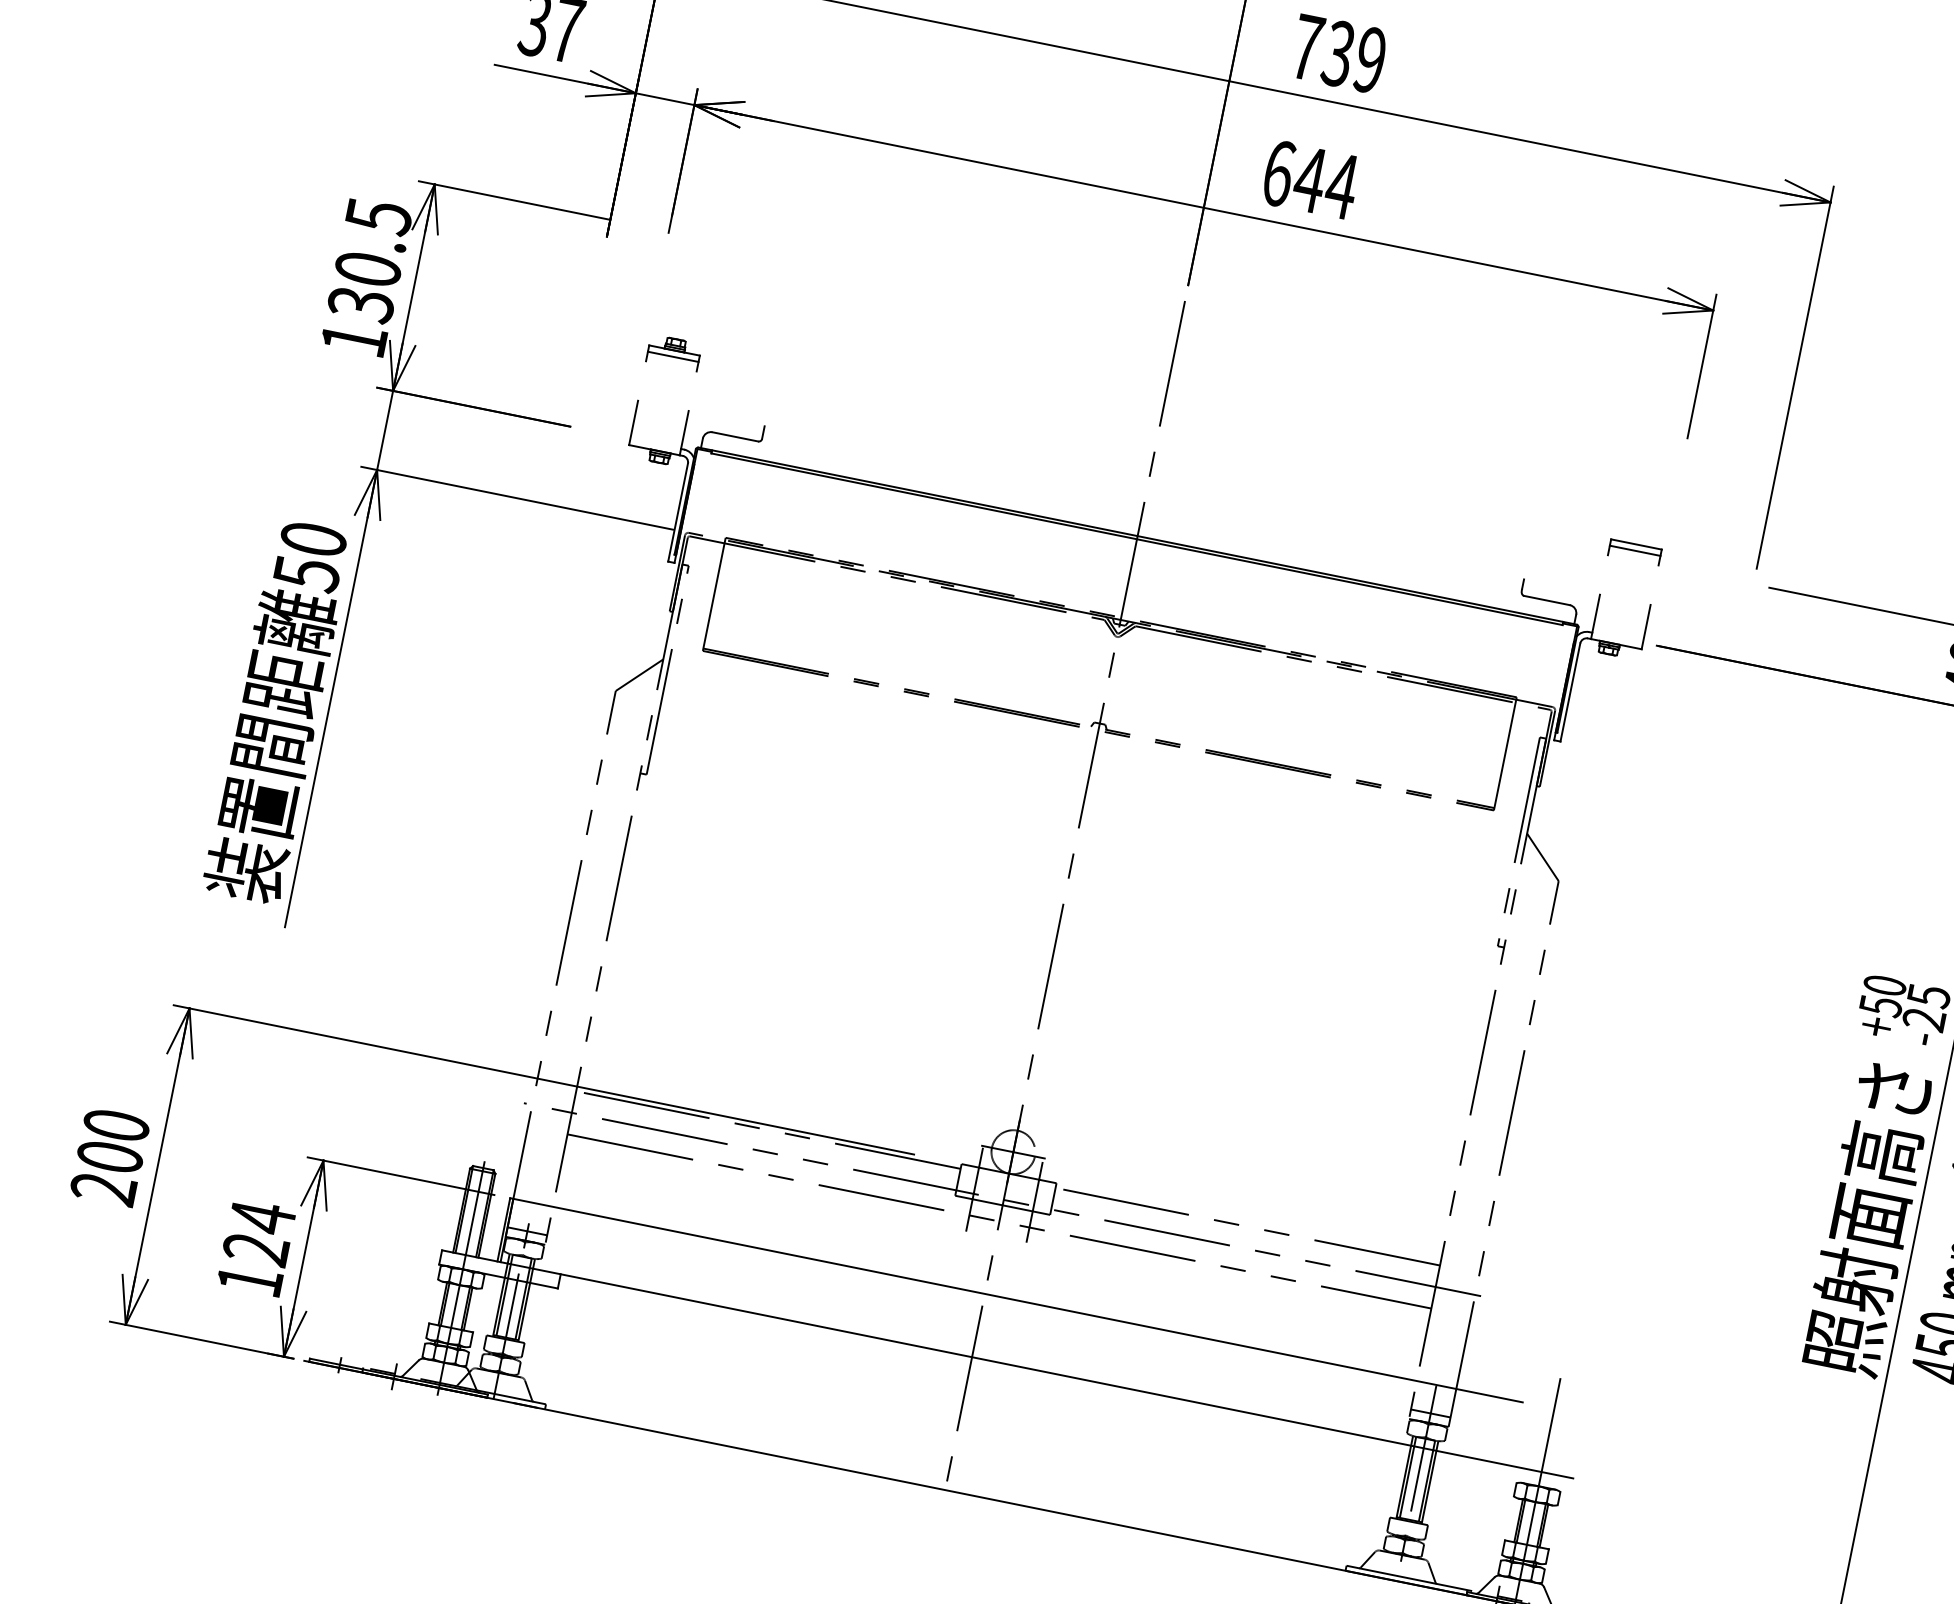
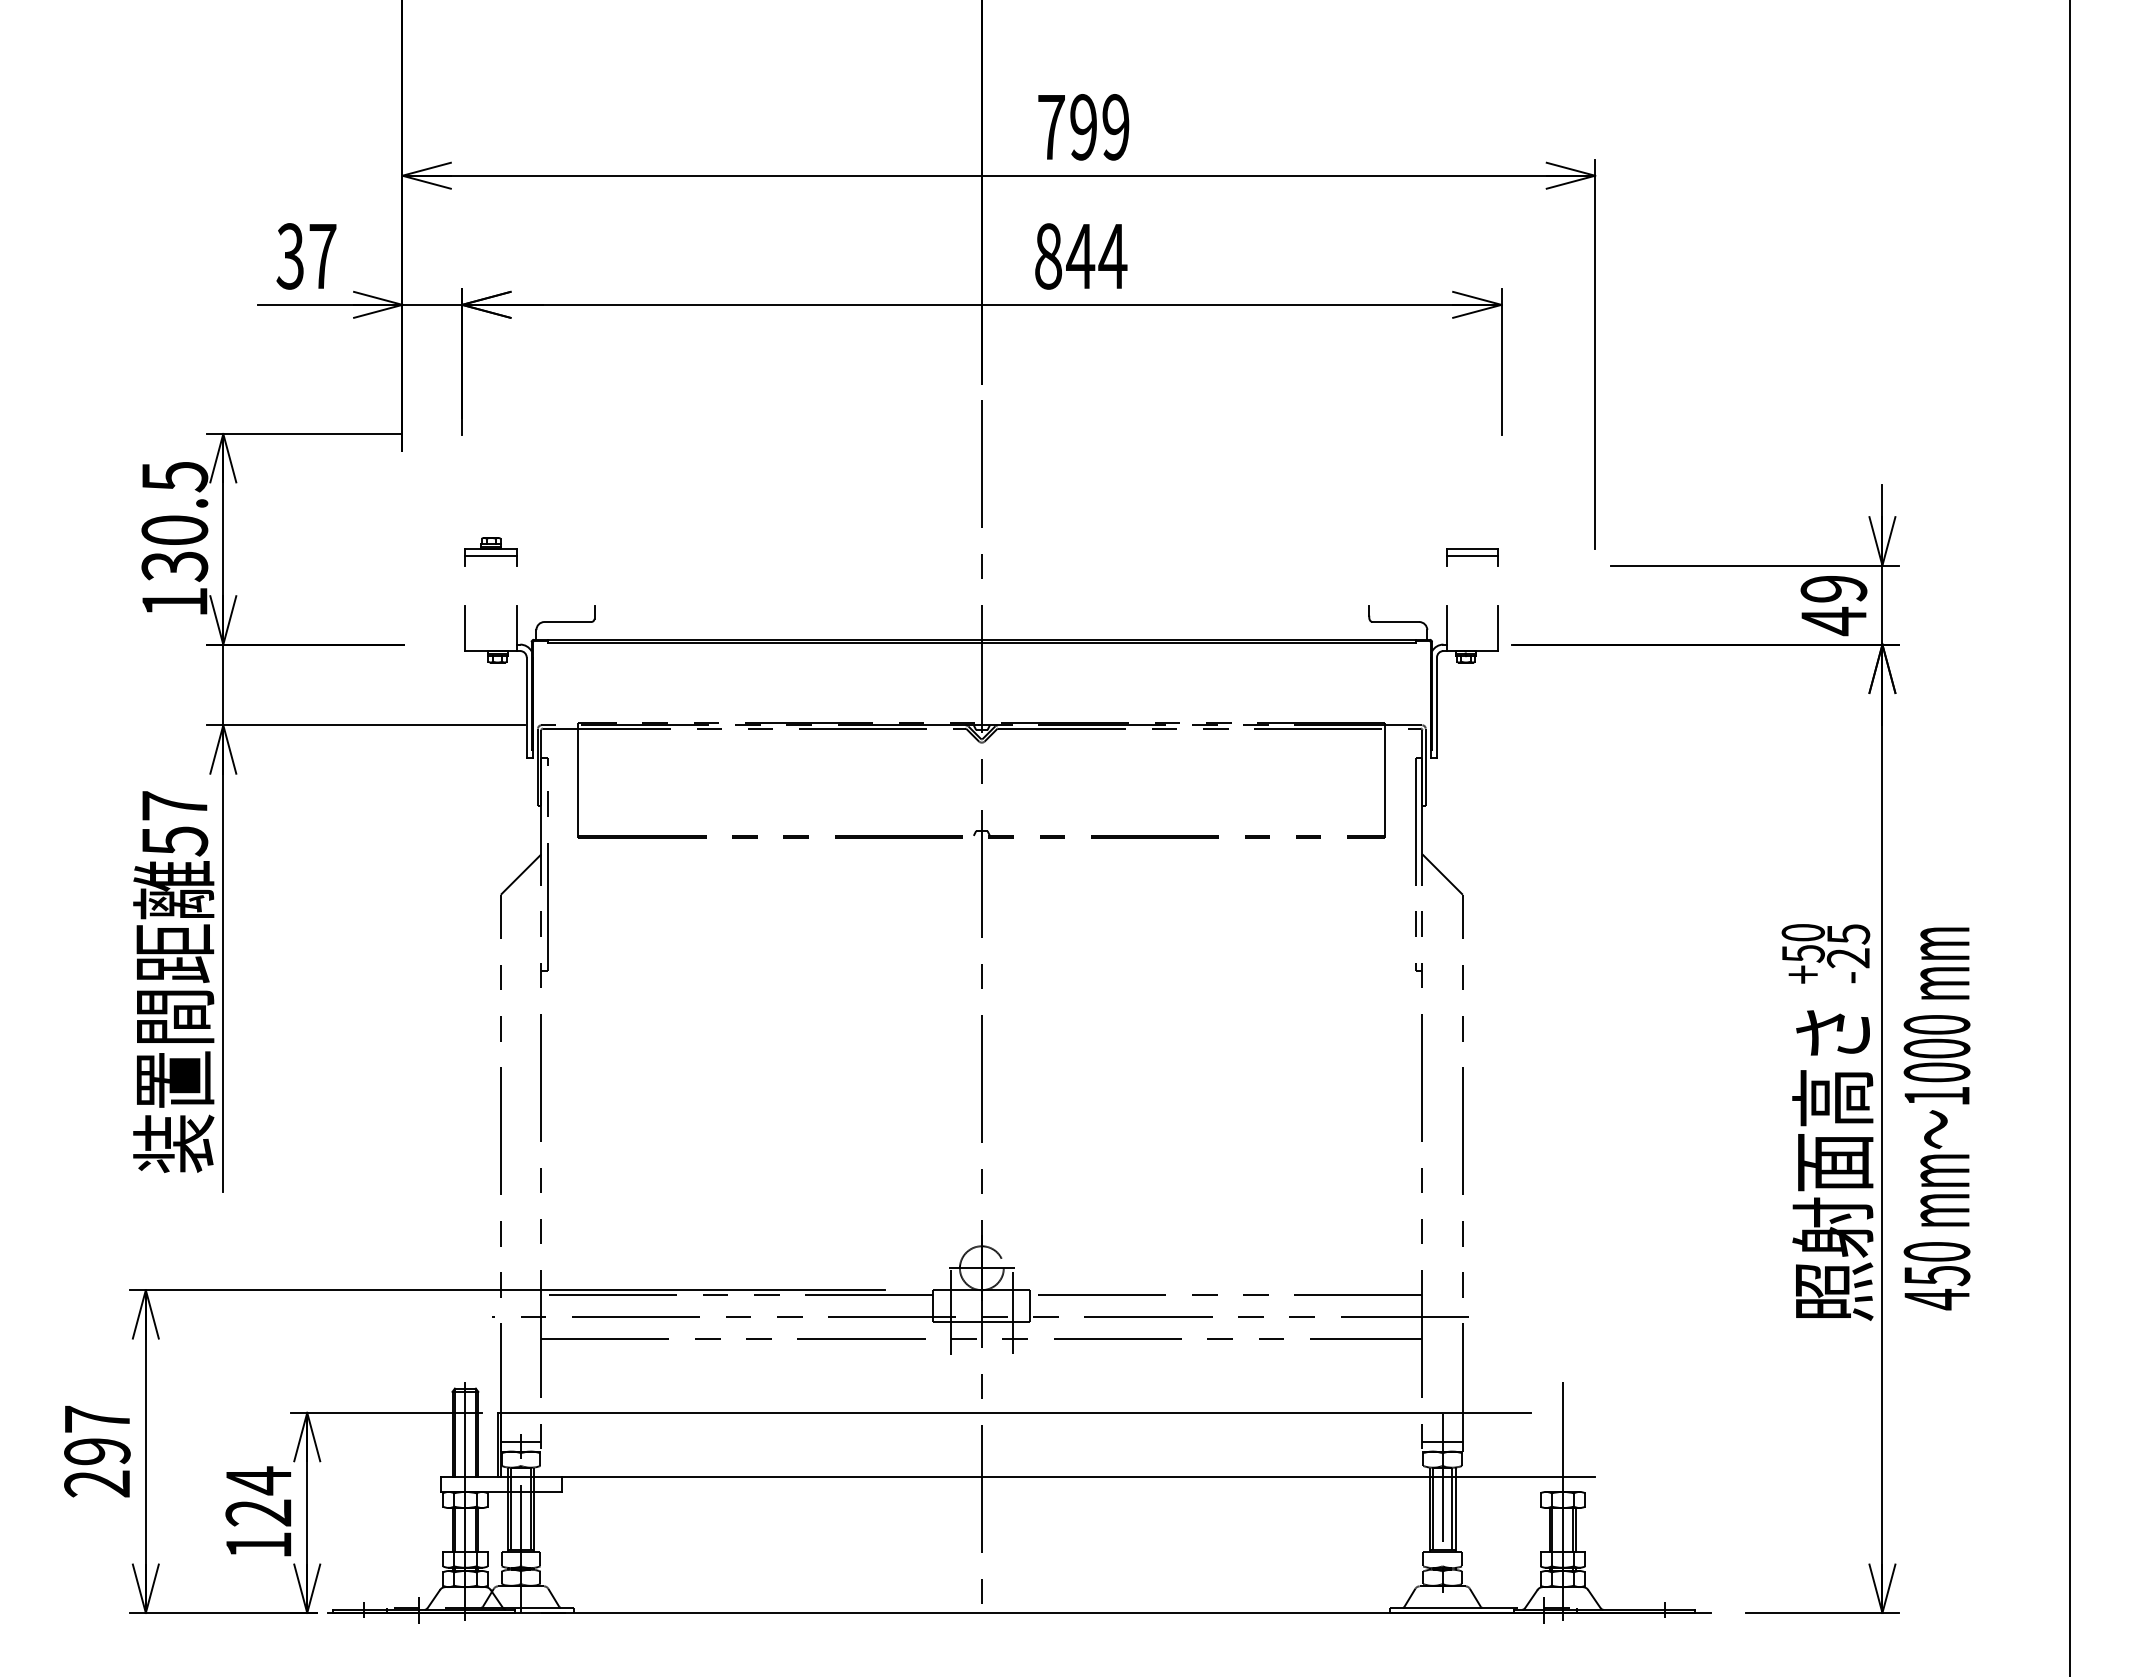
text: (1337, 53) -> (1082, 127), 739 -> 799
text: (1278, 173) -> (1048, 256), 644 -> 844
text: (313, 538) -> (174, 805), 50 -> 57
text: (113, 1141) -> (97, 1435), 200 -> 297

